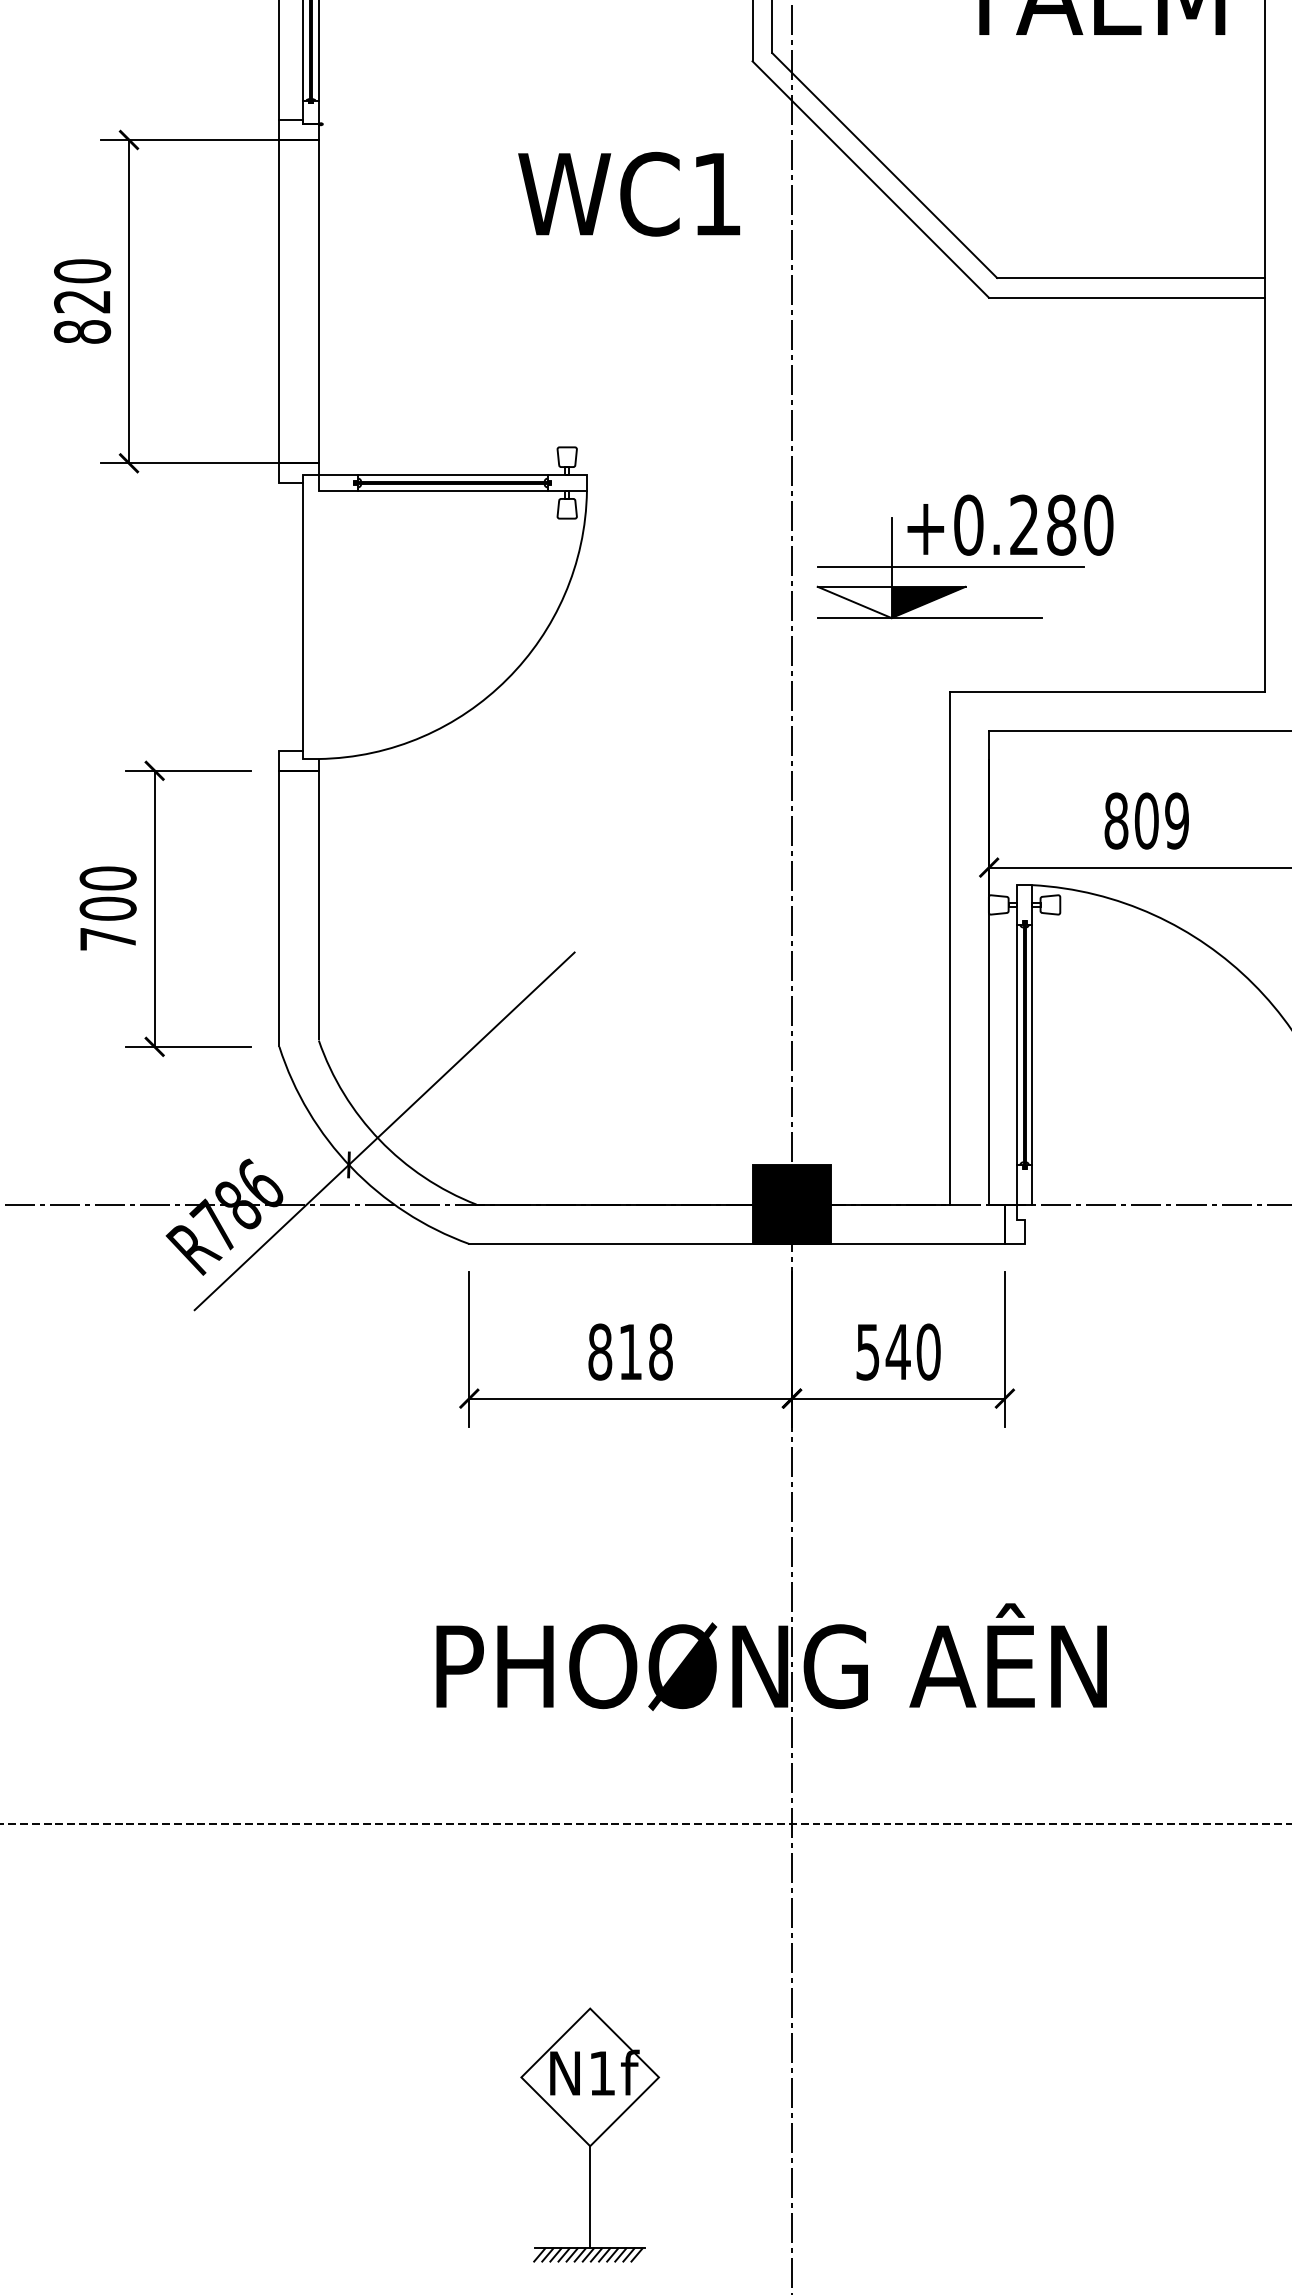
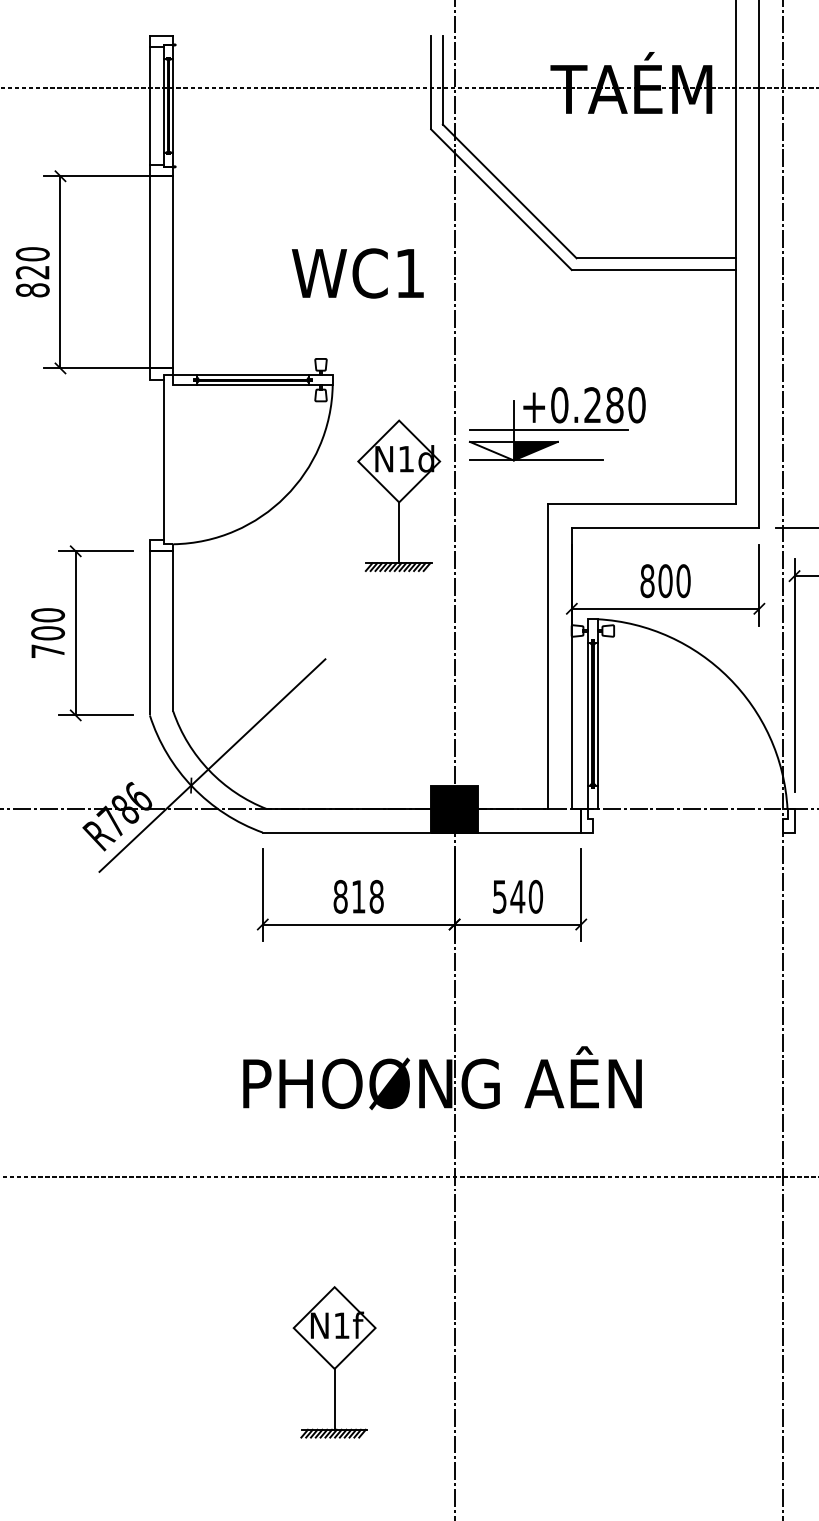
text: (628, 194) -> (357, 273), moved
part: (699, 677) -> (399, 495), added
text: (1176, 821) -> (683, 581), 809 -> 800

